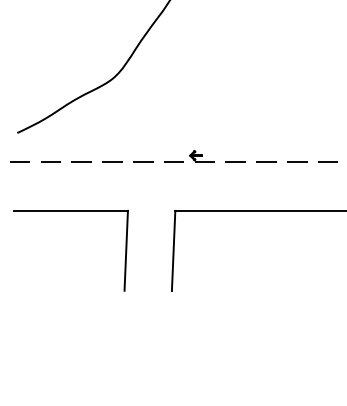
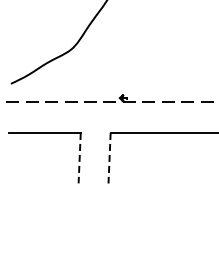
line: (125, 251) -> (79, 158), solid -> dashed
line: (173, 251) -> (109, 158), solid -> dashed

